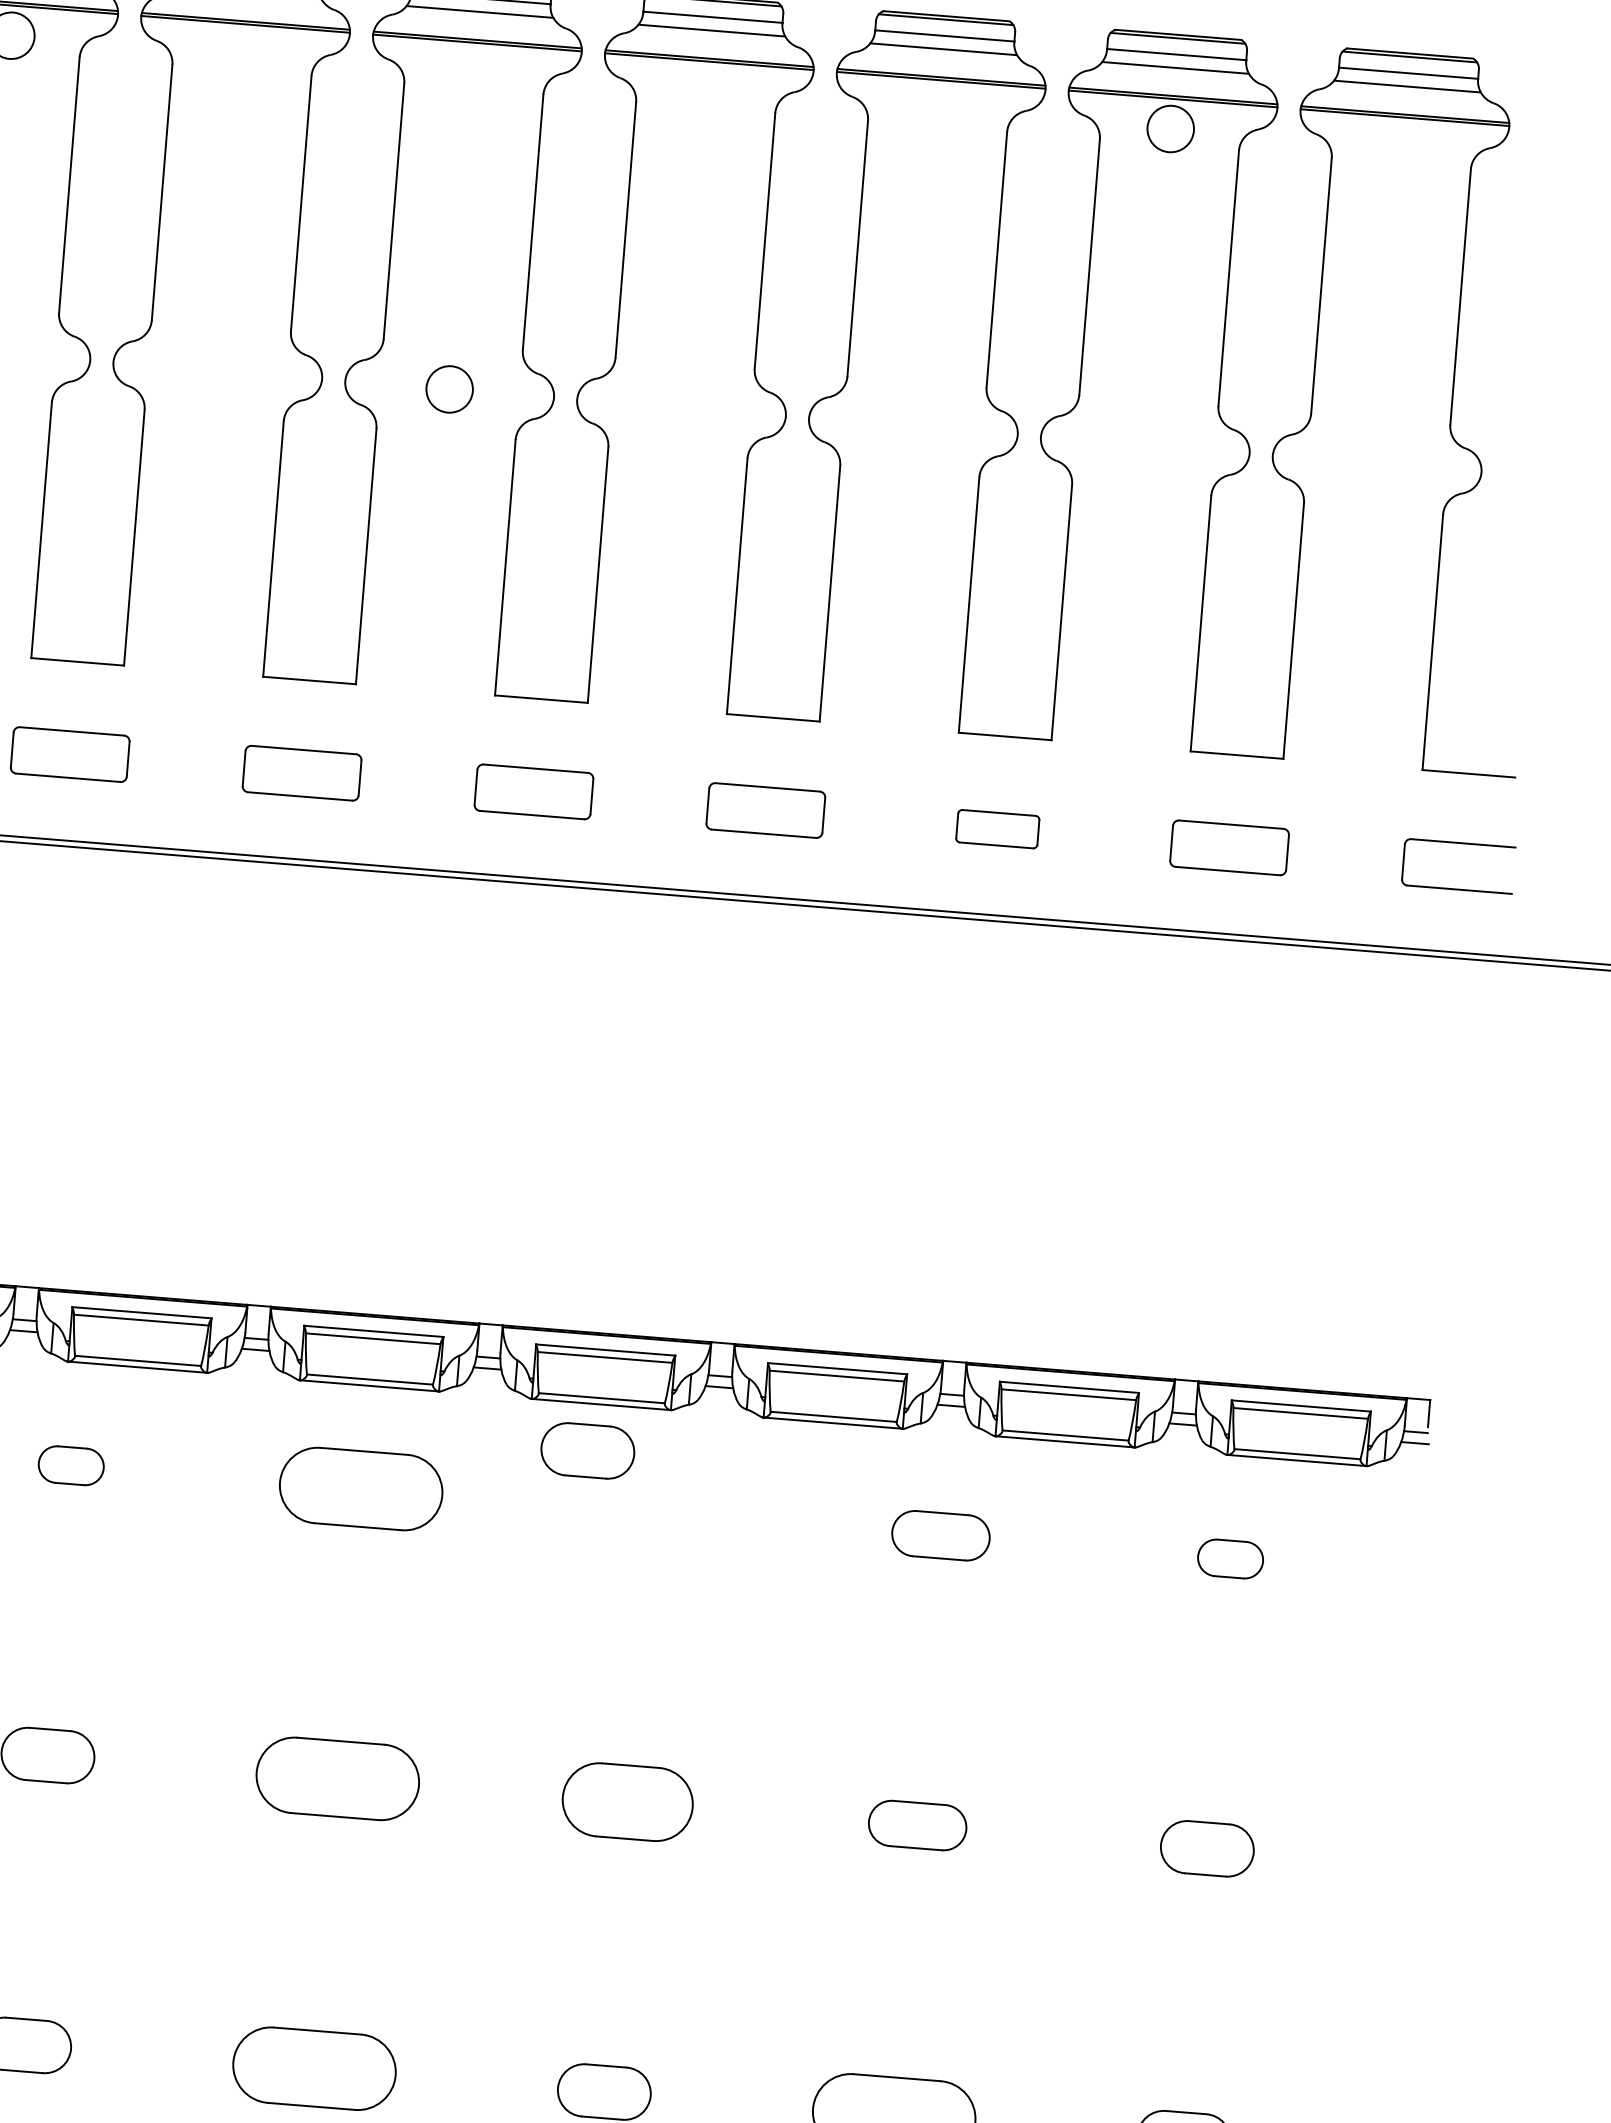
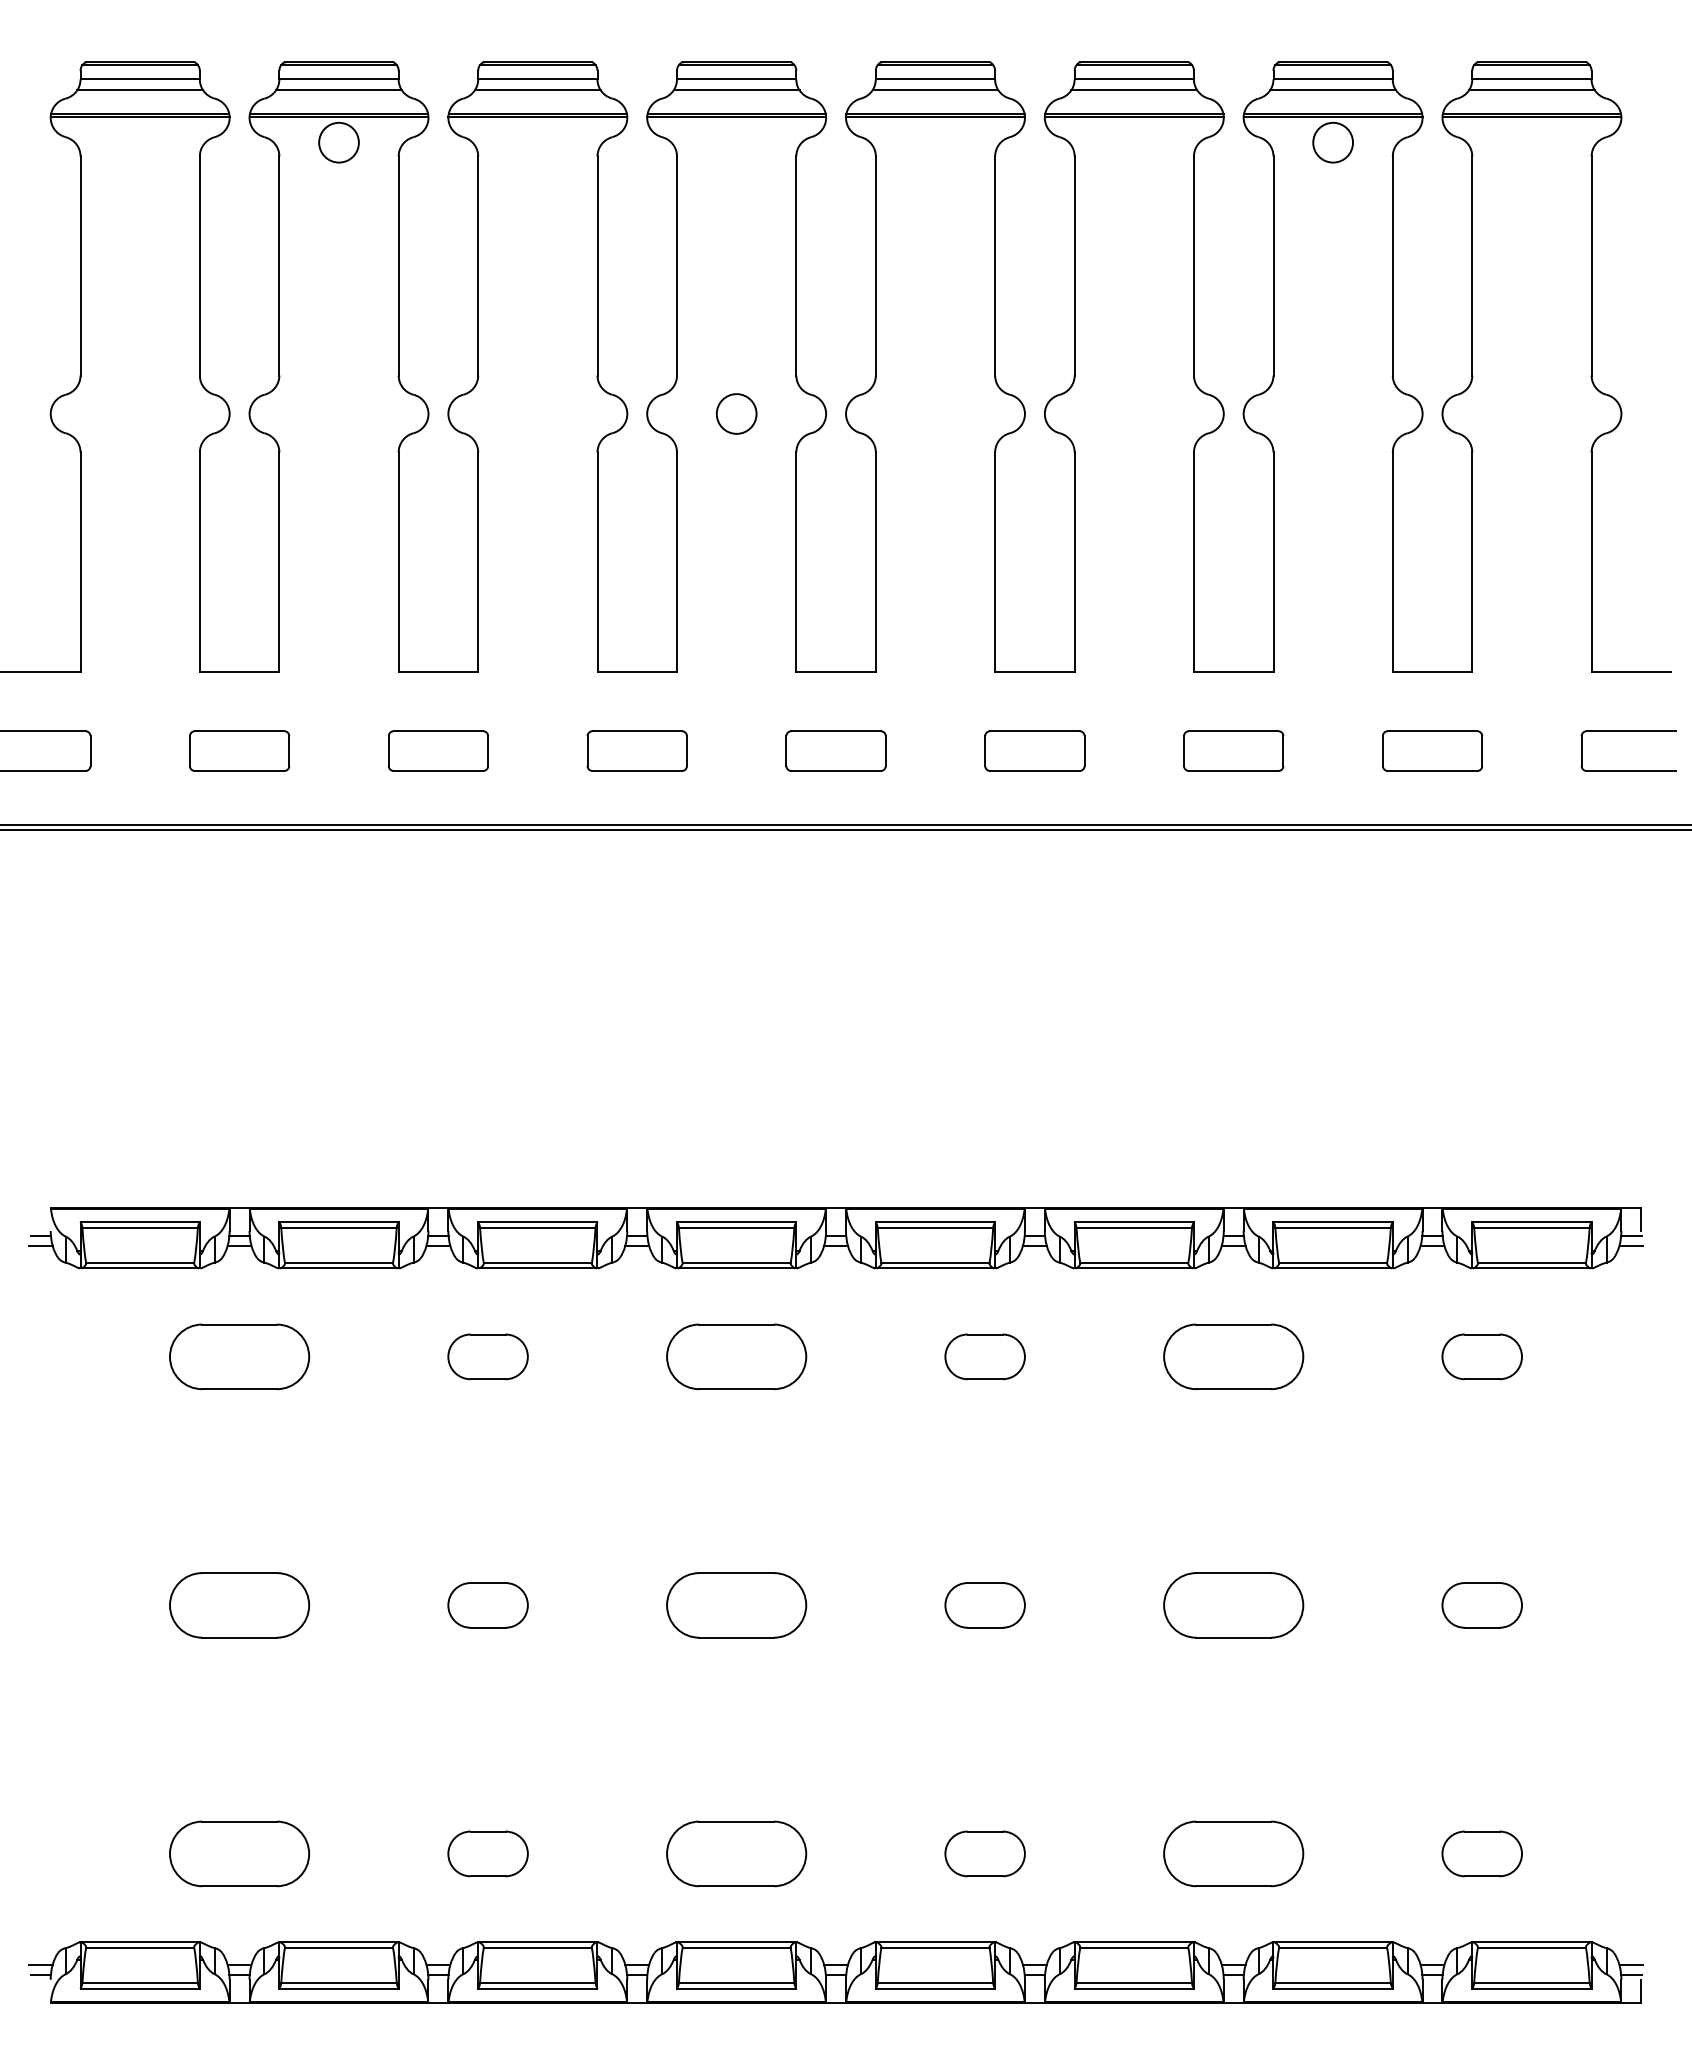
part: (997, 828) -> (1233, 750), size x1.43
part: (587, 1450) -> (984, 1356), moved
part: (70, 1465) -> (487, 1356), size x1.43
part: (940, 1535) -> (1233, 1356), size x1.67
part: (1229, 1558) -> (1481, 1356), size x1.43
part: (626, 1802) -> (984, 1605), size x0.71
part: (917, 1825) -> (1233, 1605), size x1.67

